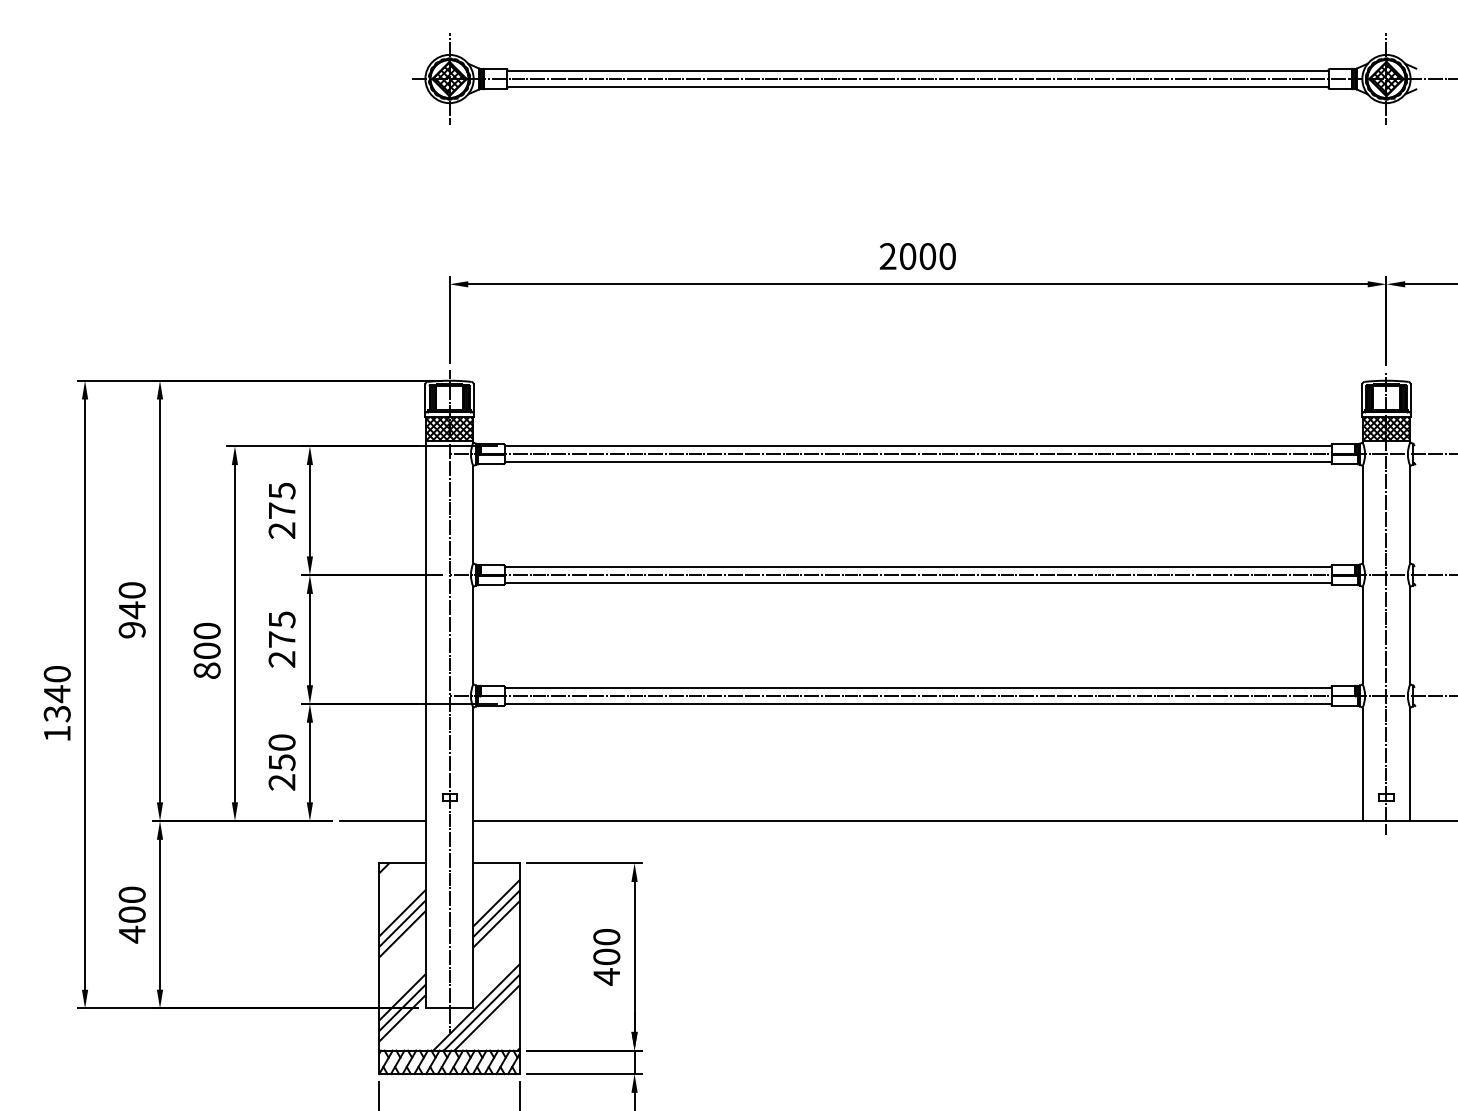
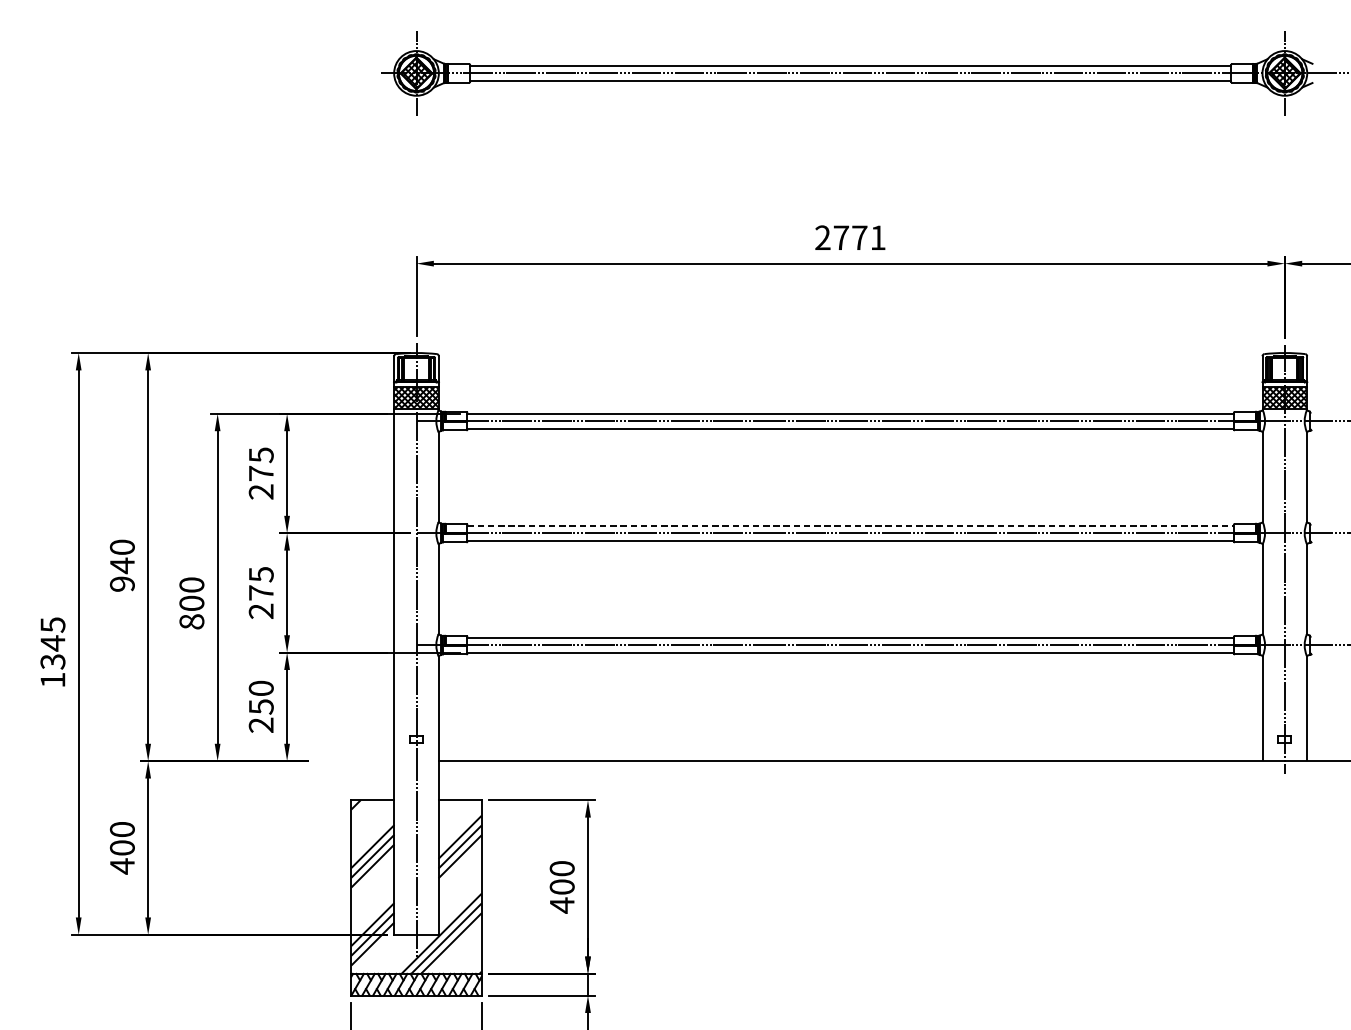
text: (927, 256) -> (859, 237), 2000 -> 2771
line: (918, 567) -> (851, 526), solid -> dashed
text: (56, 674) -> (52, 625), 1340 -> 1345
line: (382, 821) -> (354, 761), removed

